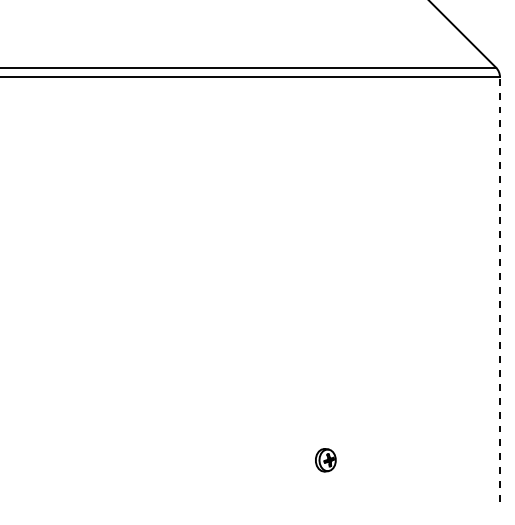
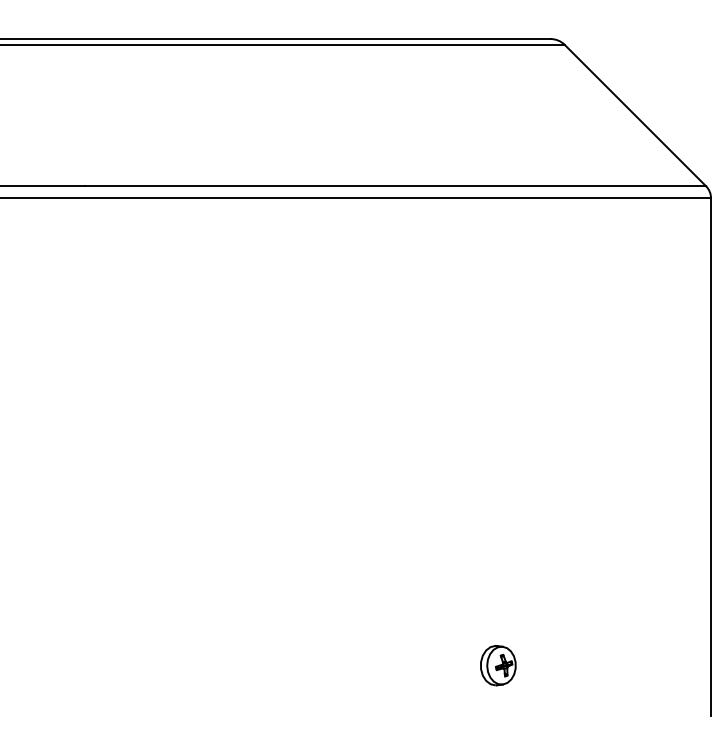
line: (500, 288) -> (711, 456), dashed -> solid
part: (325, 460) -> (498, 665), size x1.43

